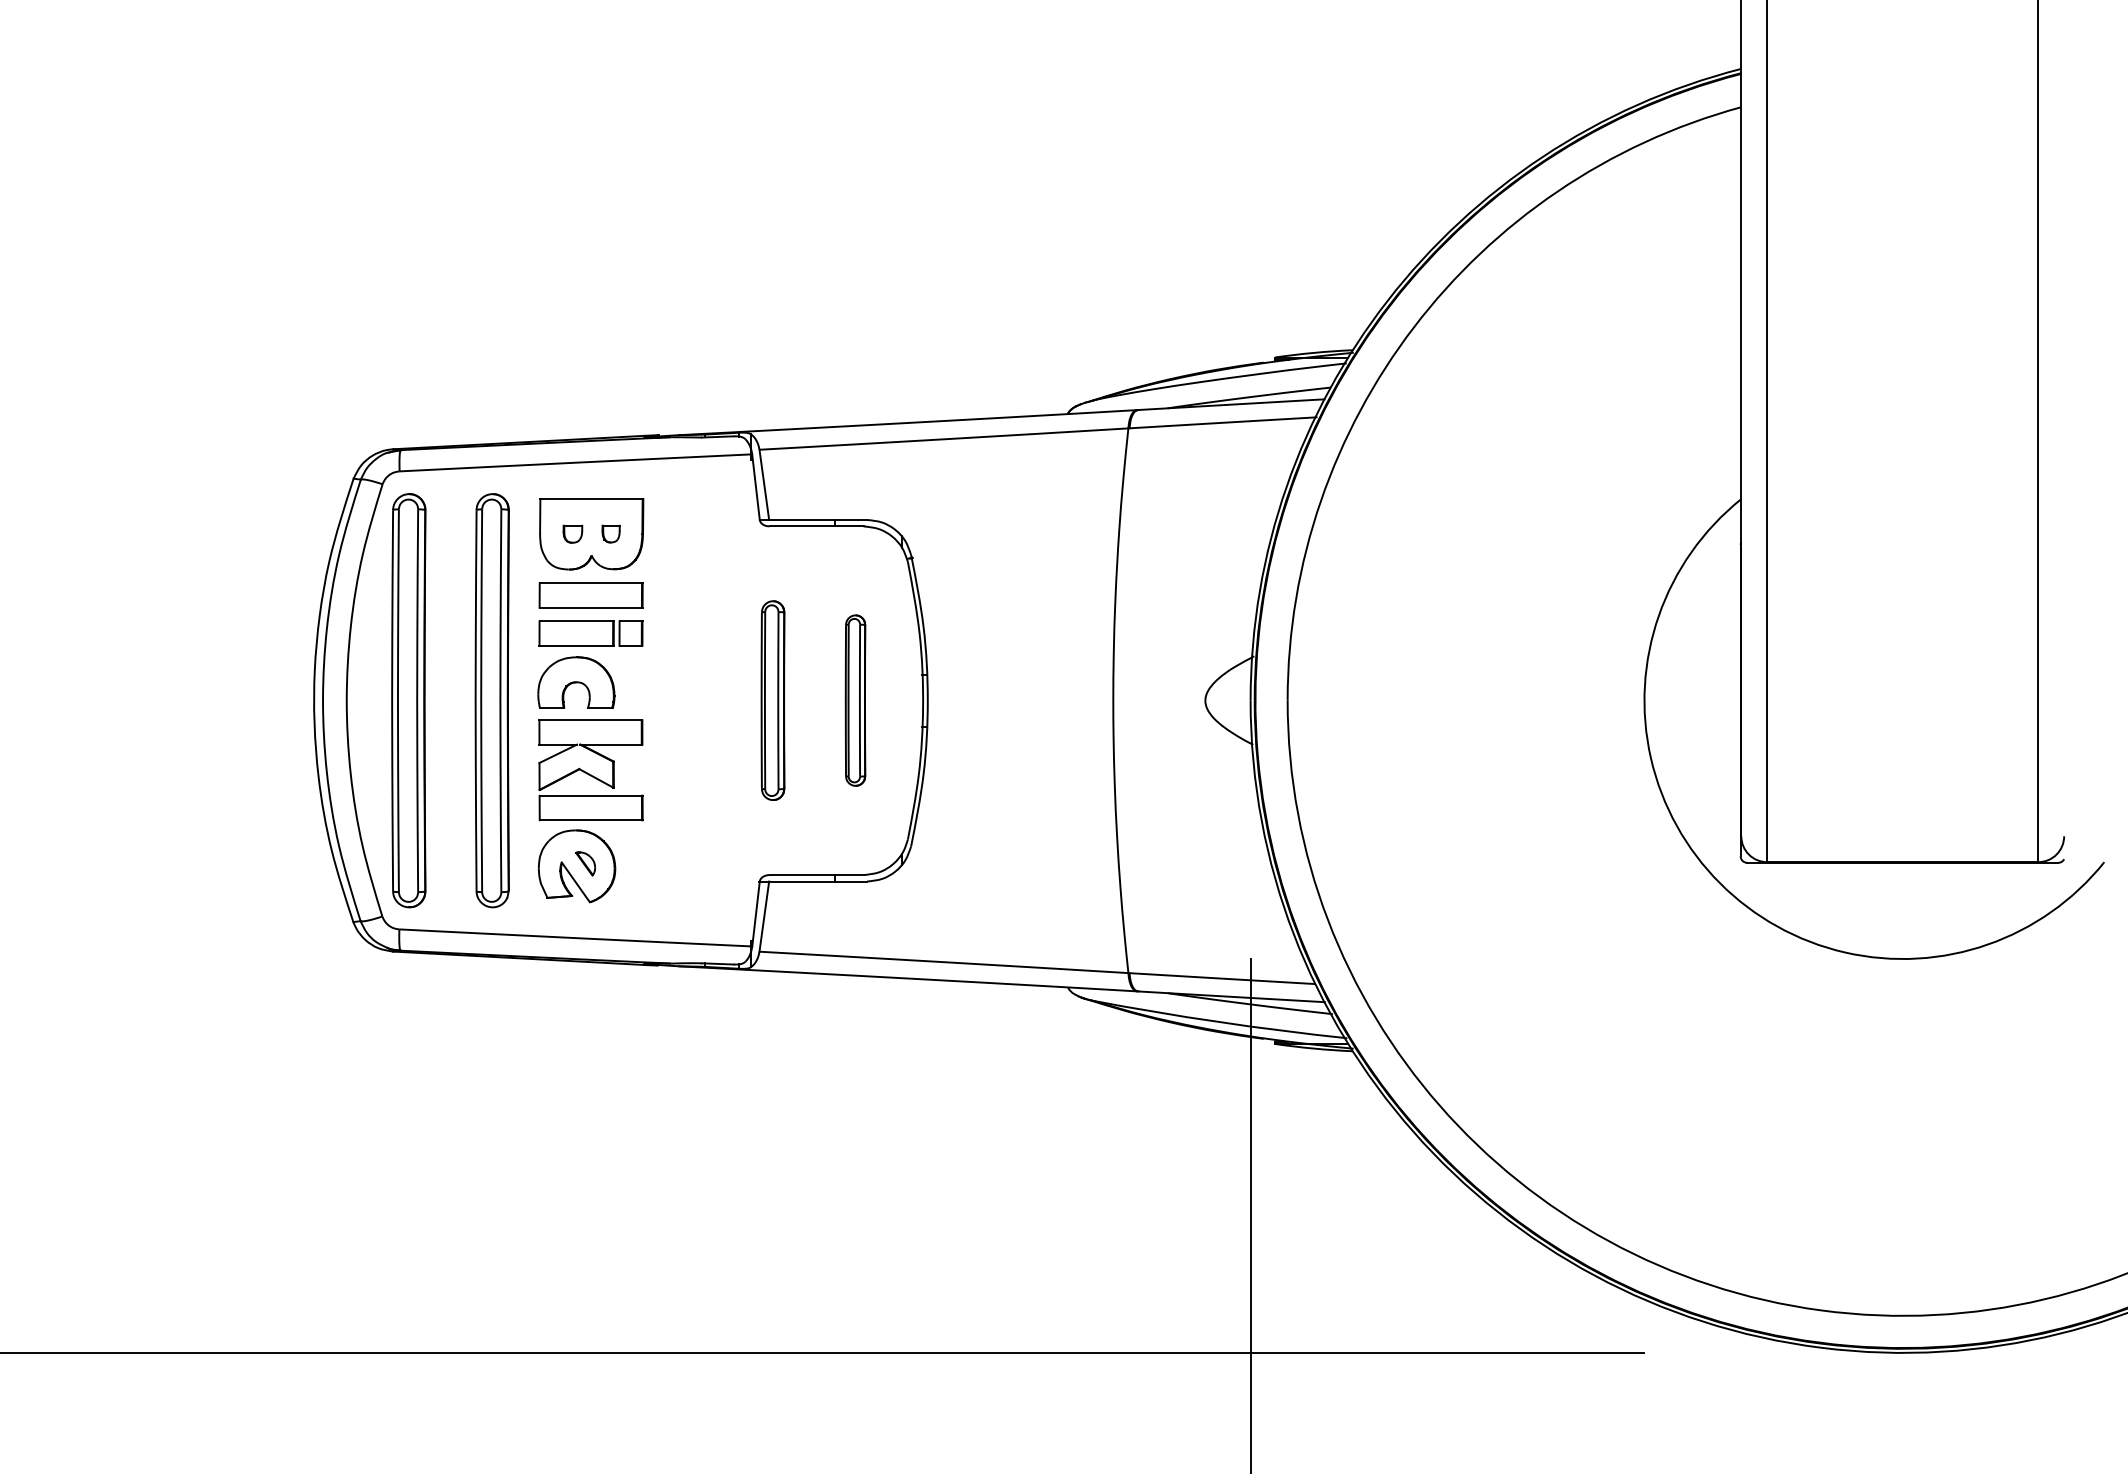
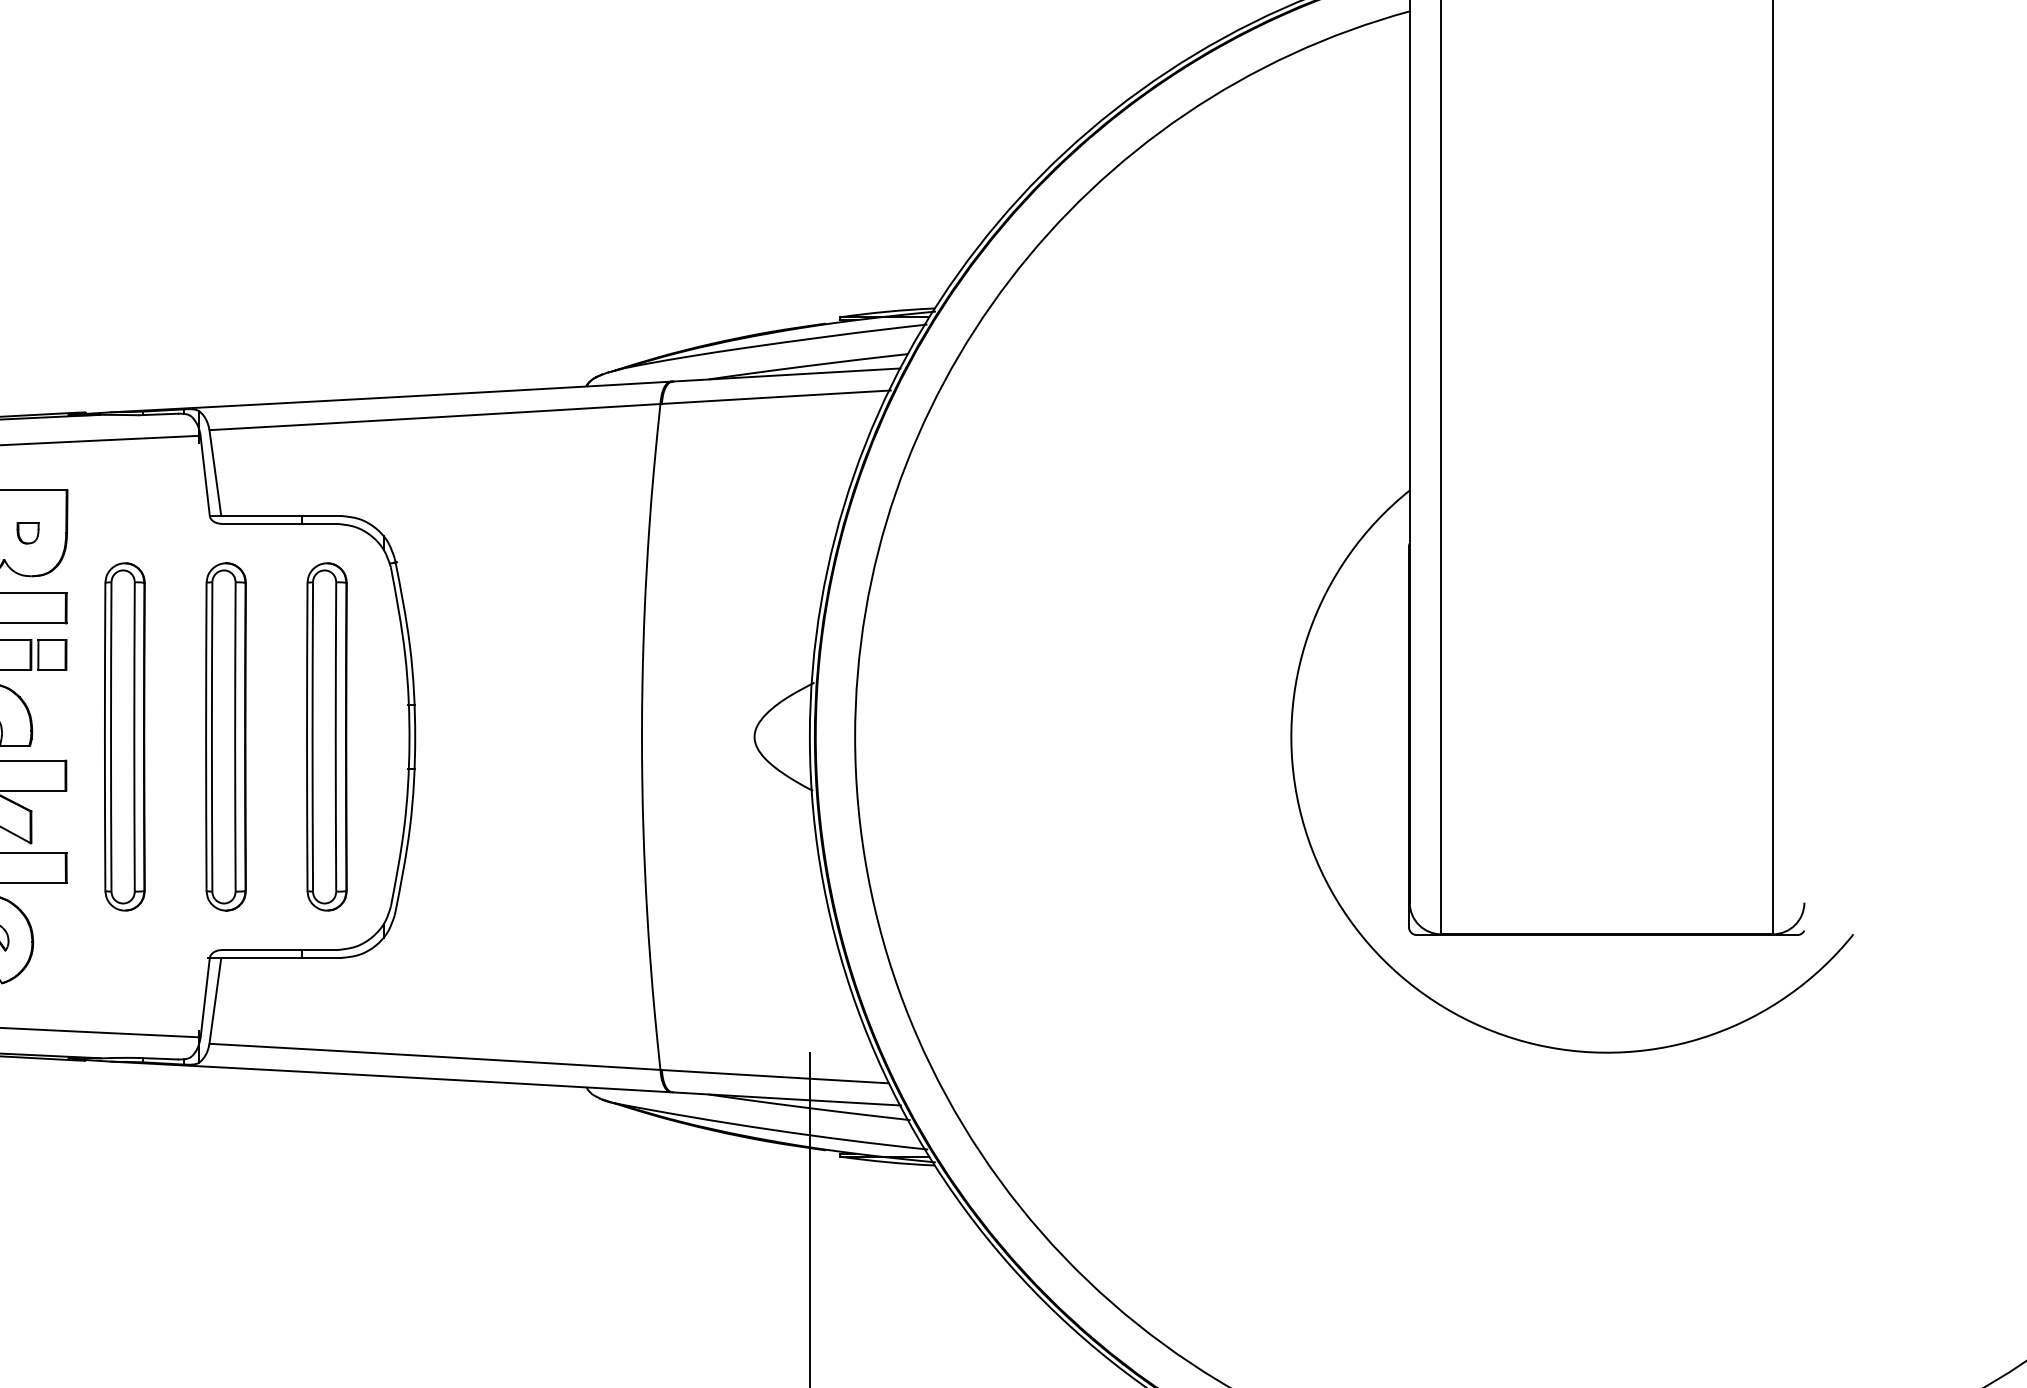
part: (690, 700) -> (125, 736), added
part: (772, 700) -> (225, 736), size x1.43
part: (855, 700) -> (326, 736), size x1.67

